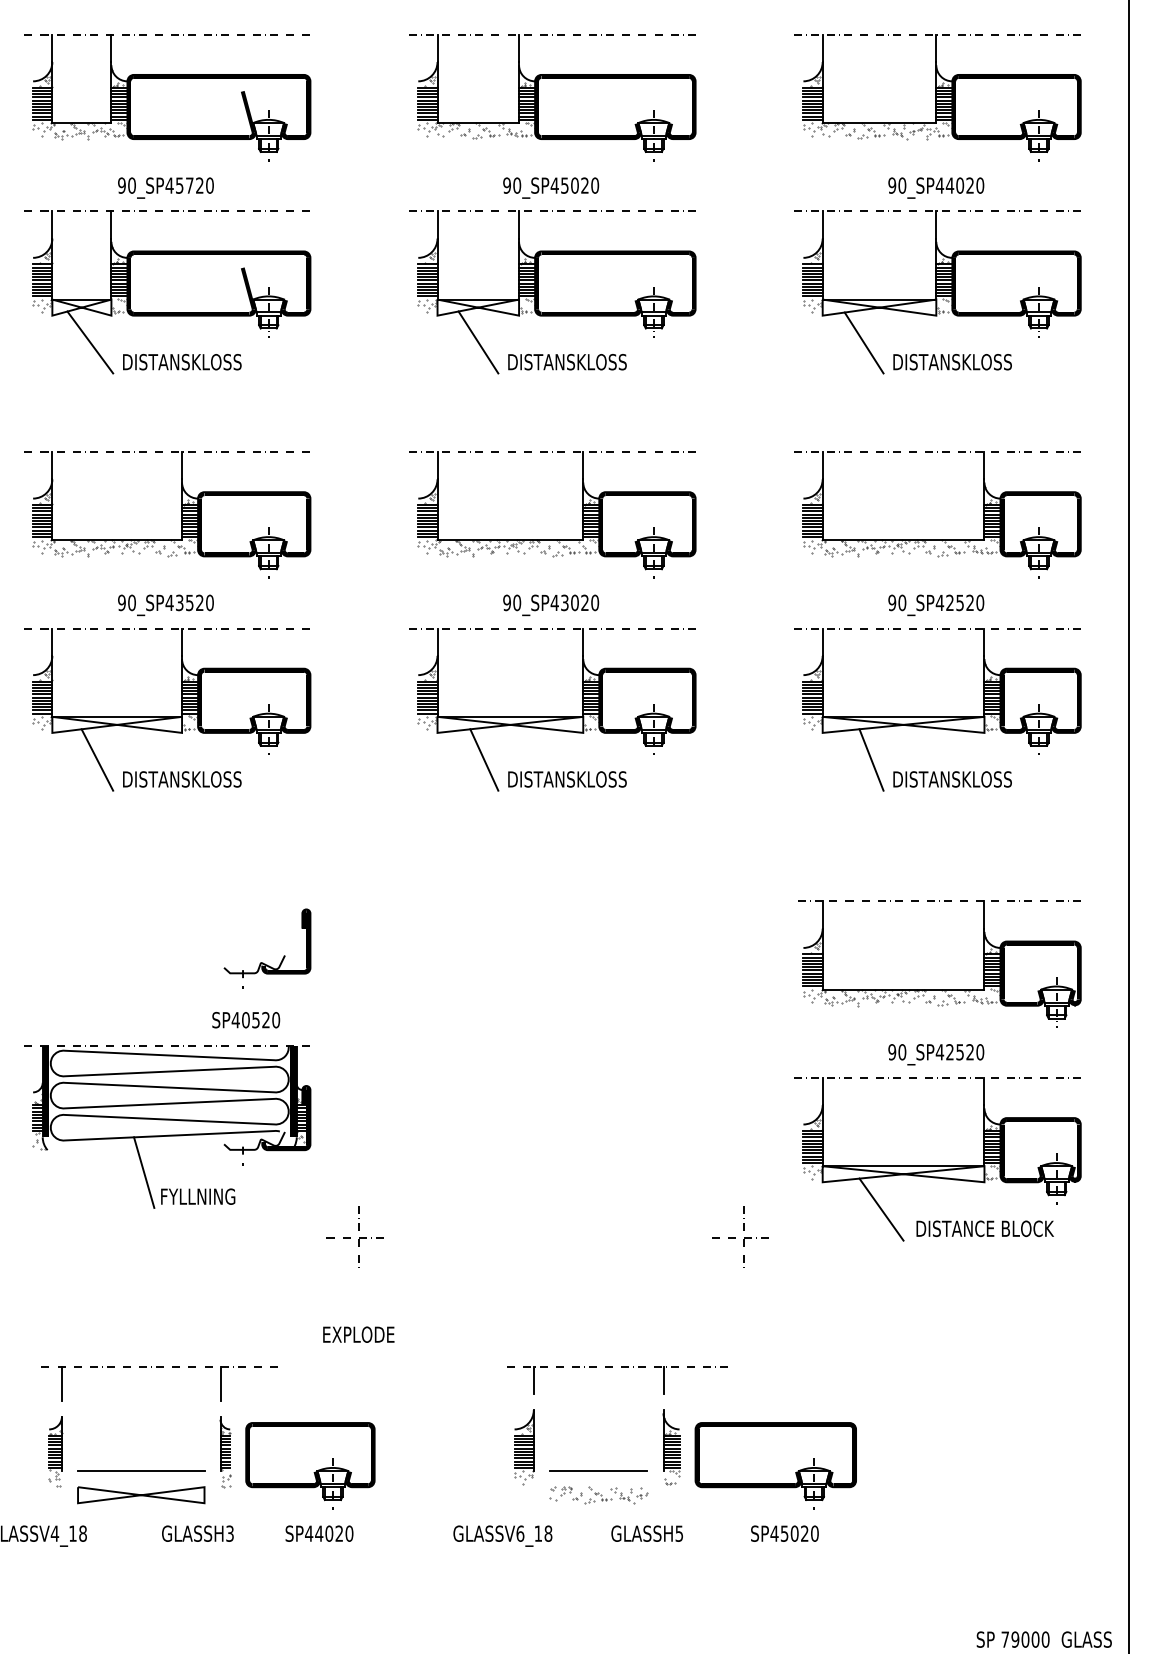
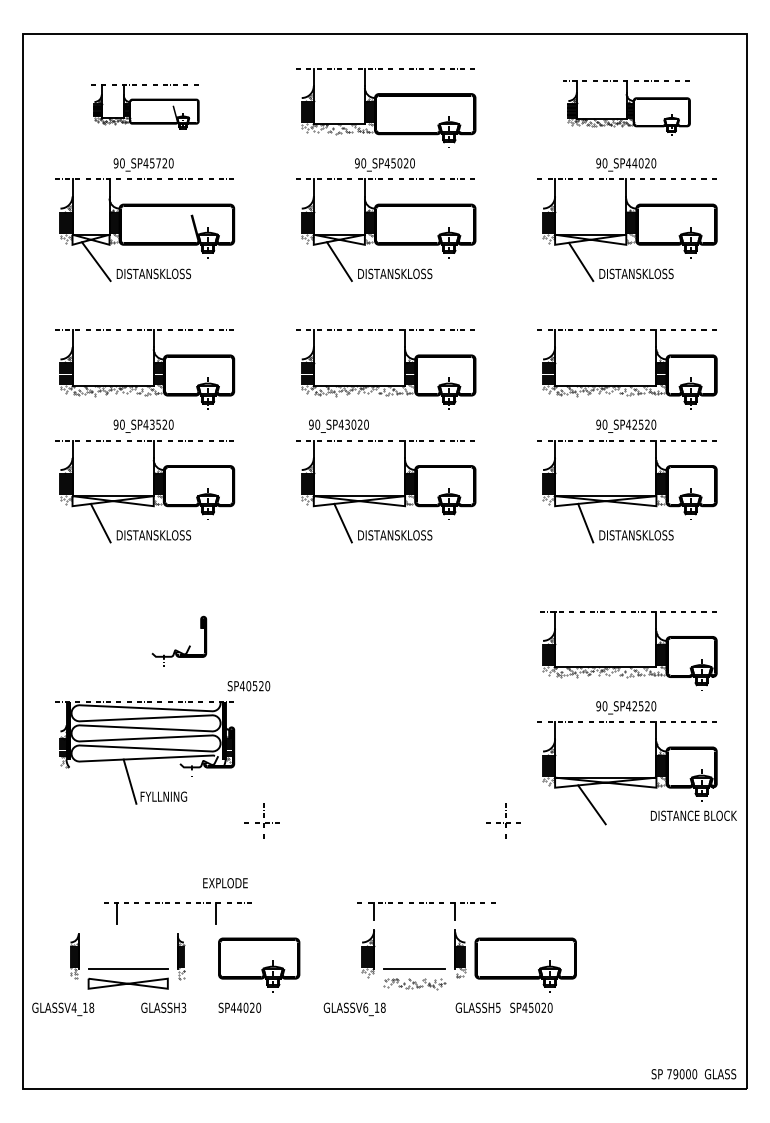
part: (168, 96) -> (145, 107), size x0.6
part: (938, 96) -> (627, 107), size x0.7
text: (550, 604) -> (338, 425), moved
part: (263, 961) -> (176, 649), moved
text: (245, 1020) -> (248, 686), moved
text: (984, 1228) -> (693, 815), moved
text: (358, 1335) -> (225, 883), moved
part: (159, 1367) -> (177, 903), moved
part: (310, 1464) -> (259, 964), moved
text: (646, 1533) -> (477, 1007), moved

